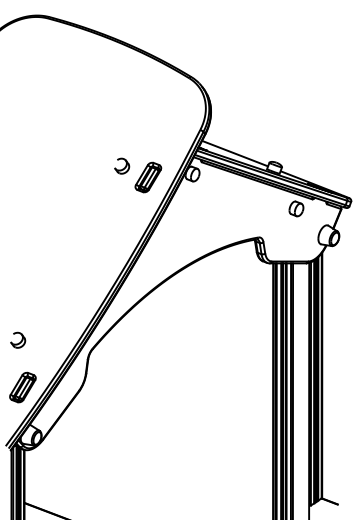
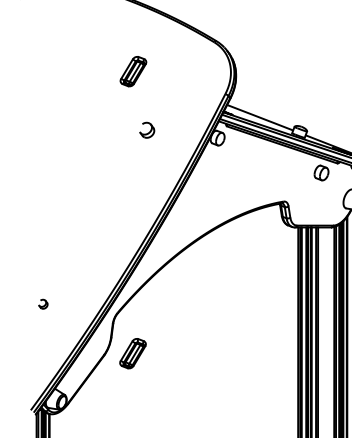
part: (148, 177) -> (133, 71), moved
part: (18, 339) -> (43, 303), size x0.6
part: (22, 387) -> (132, 353), moved

